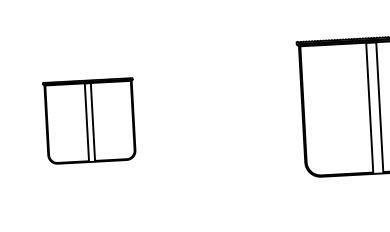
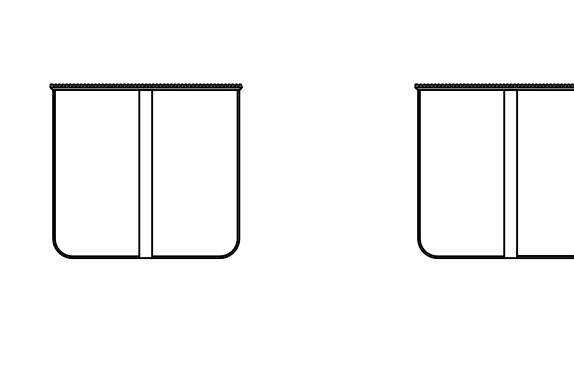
part: (89, 120) -> (145, 170), size x1.67

